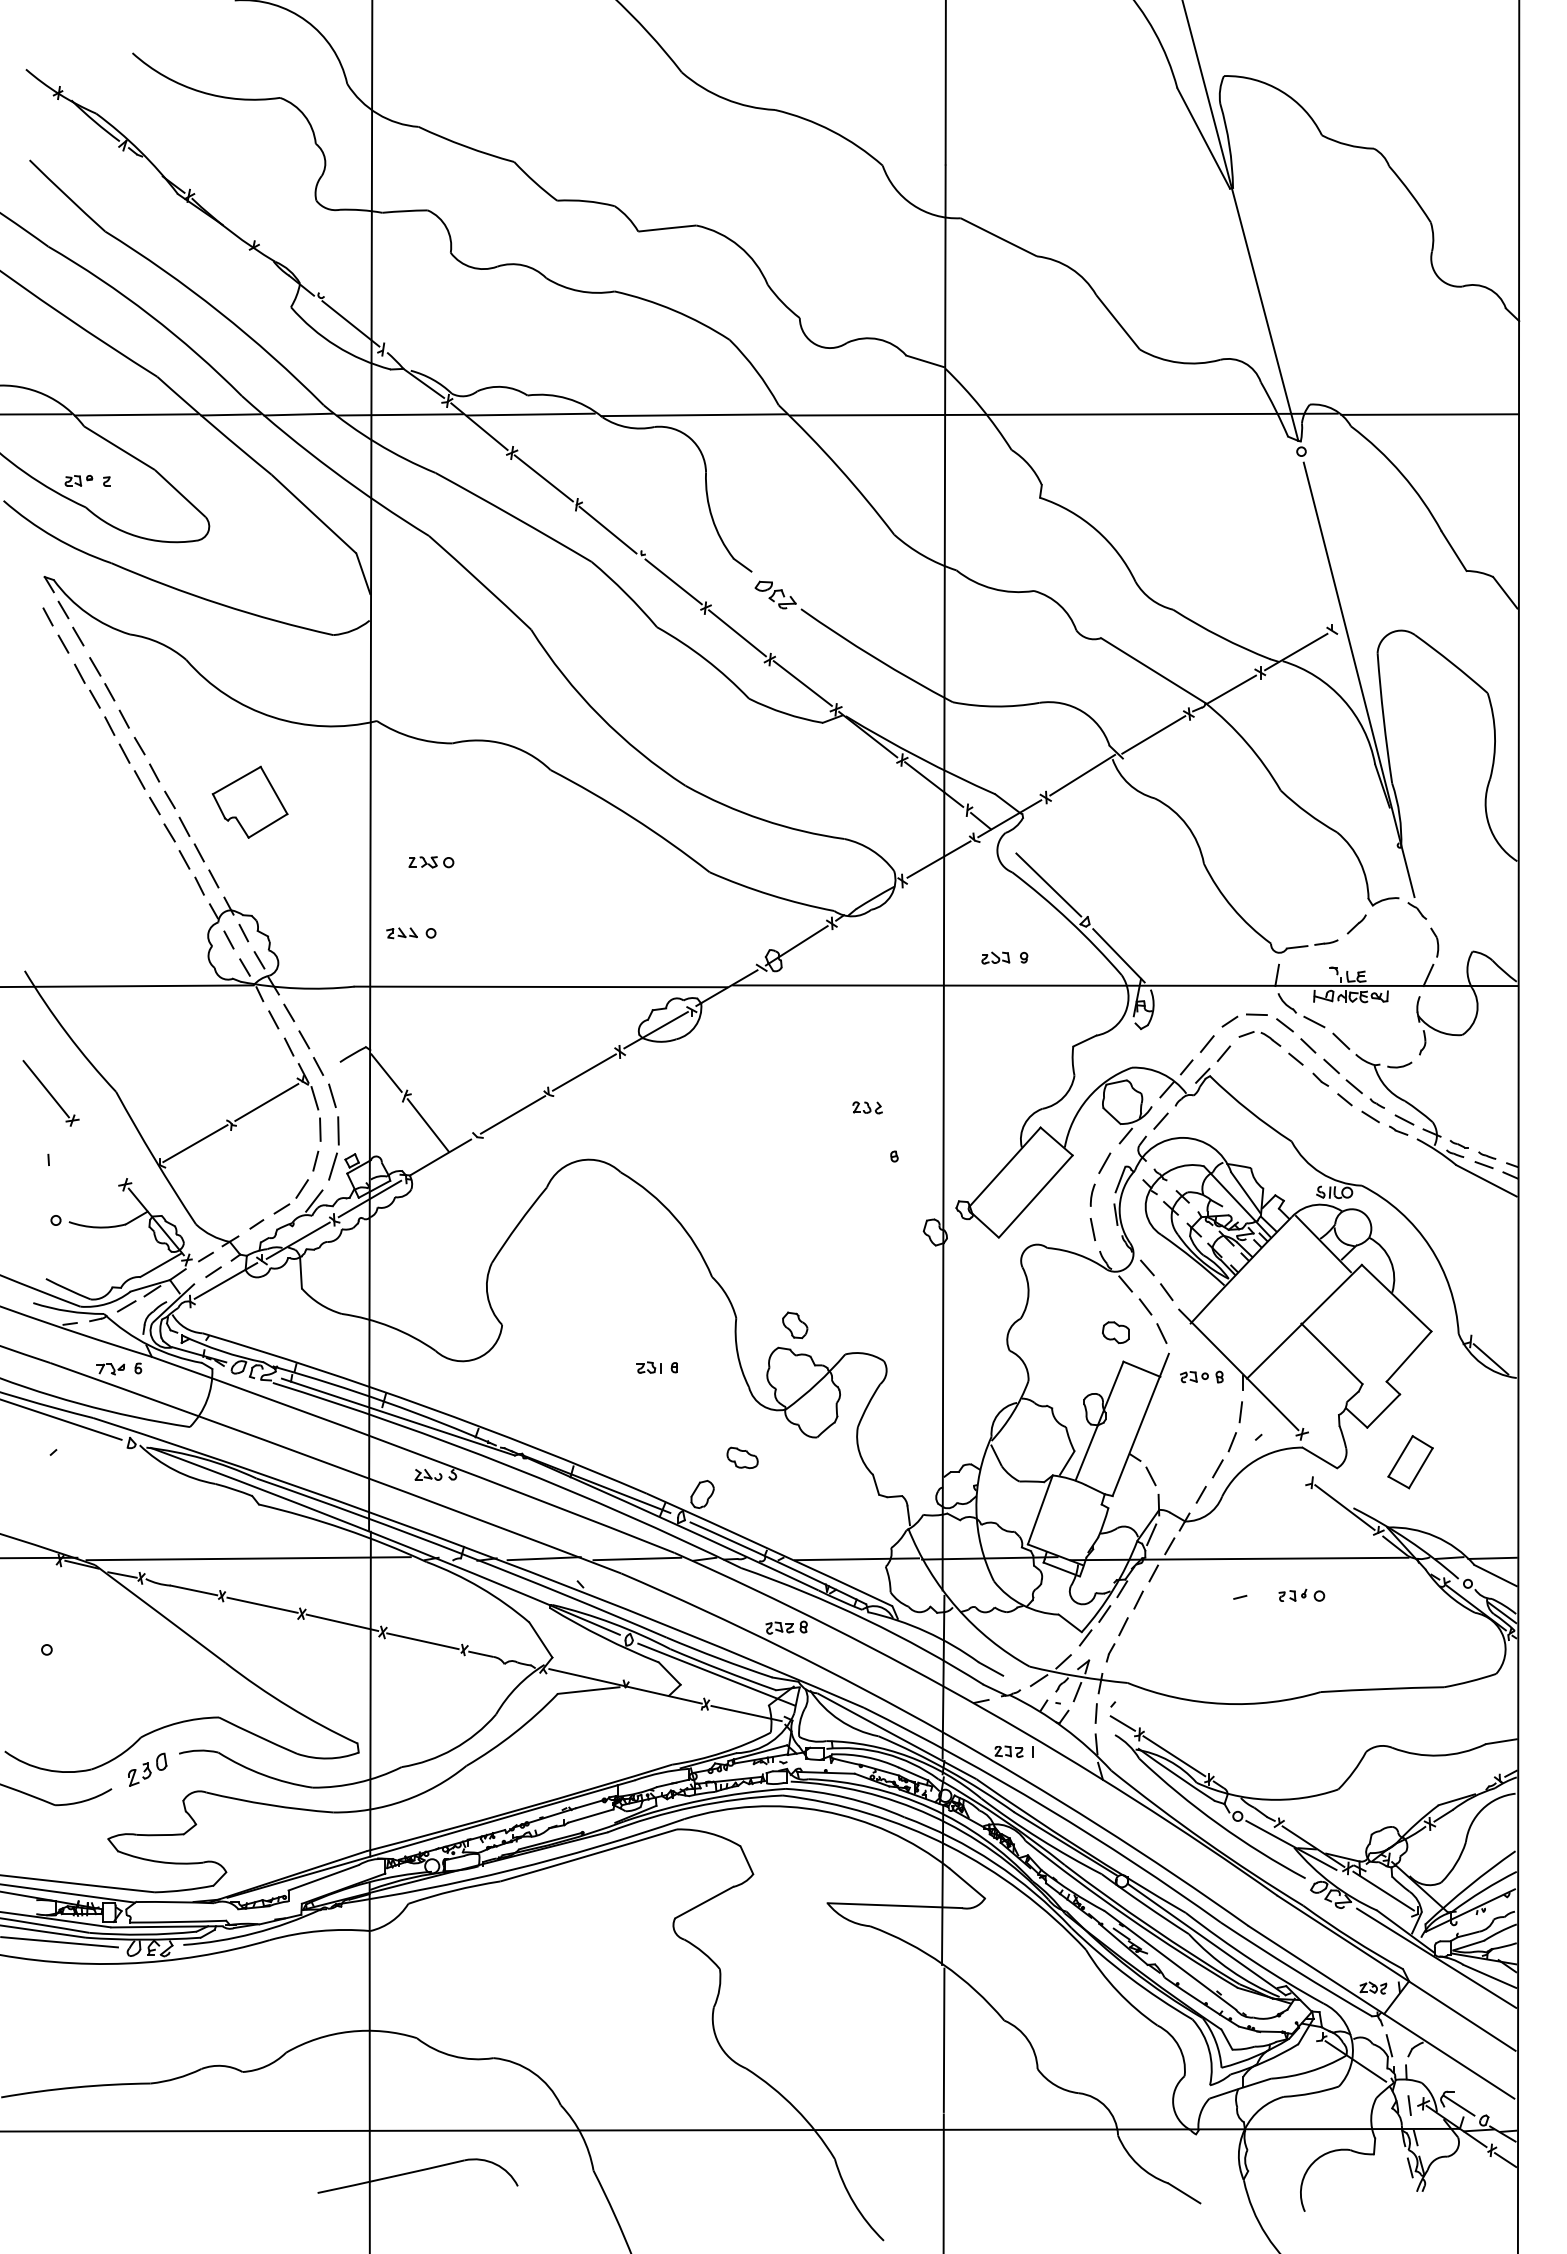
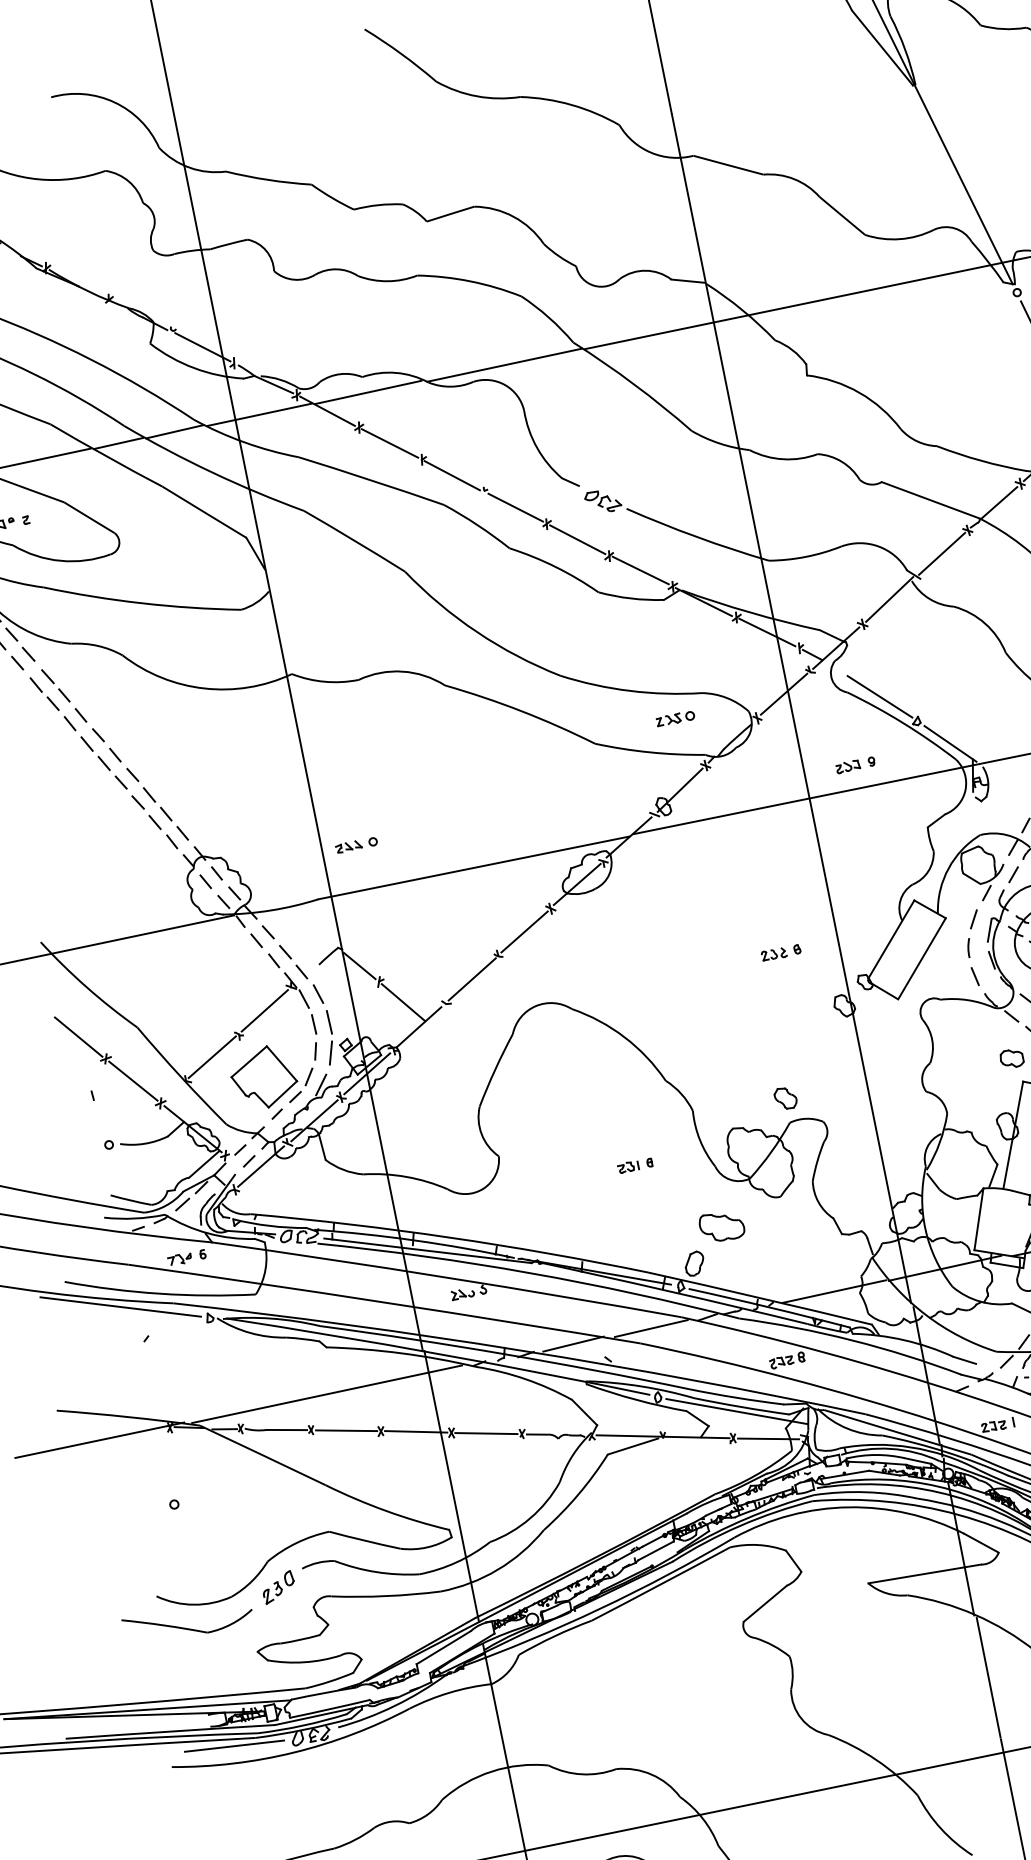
part: (249, 801) -> (263, 1077), moved
part: (431, 862) -> (675, 718), moved
part: (867, 1107) -> (774, 954), moved
line: (98, 1152) -> (132, 1081), added
part: (795, 1325) -> (786, 1098), moved
part: (742, 1457) -> (721, 1226), size x1.67

